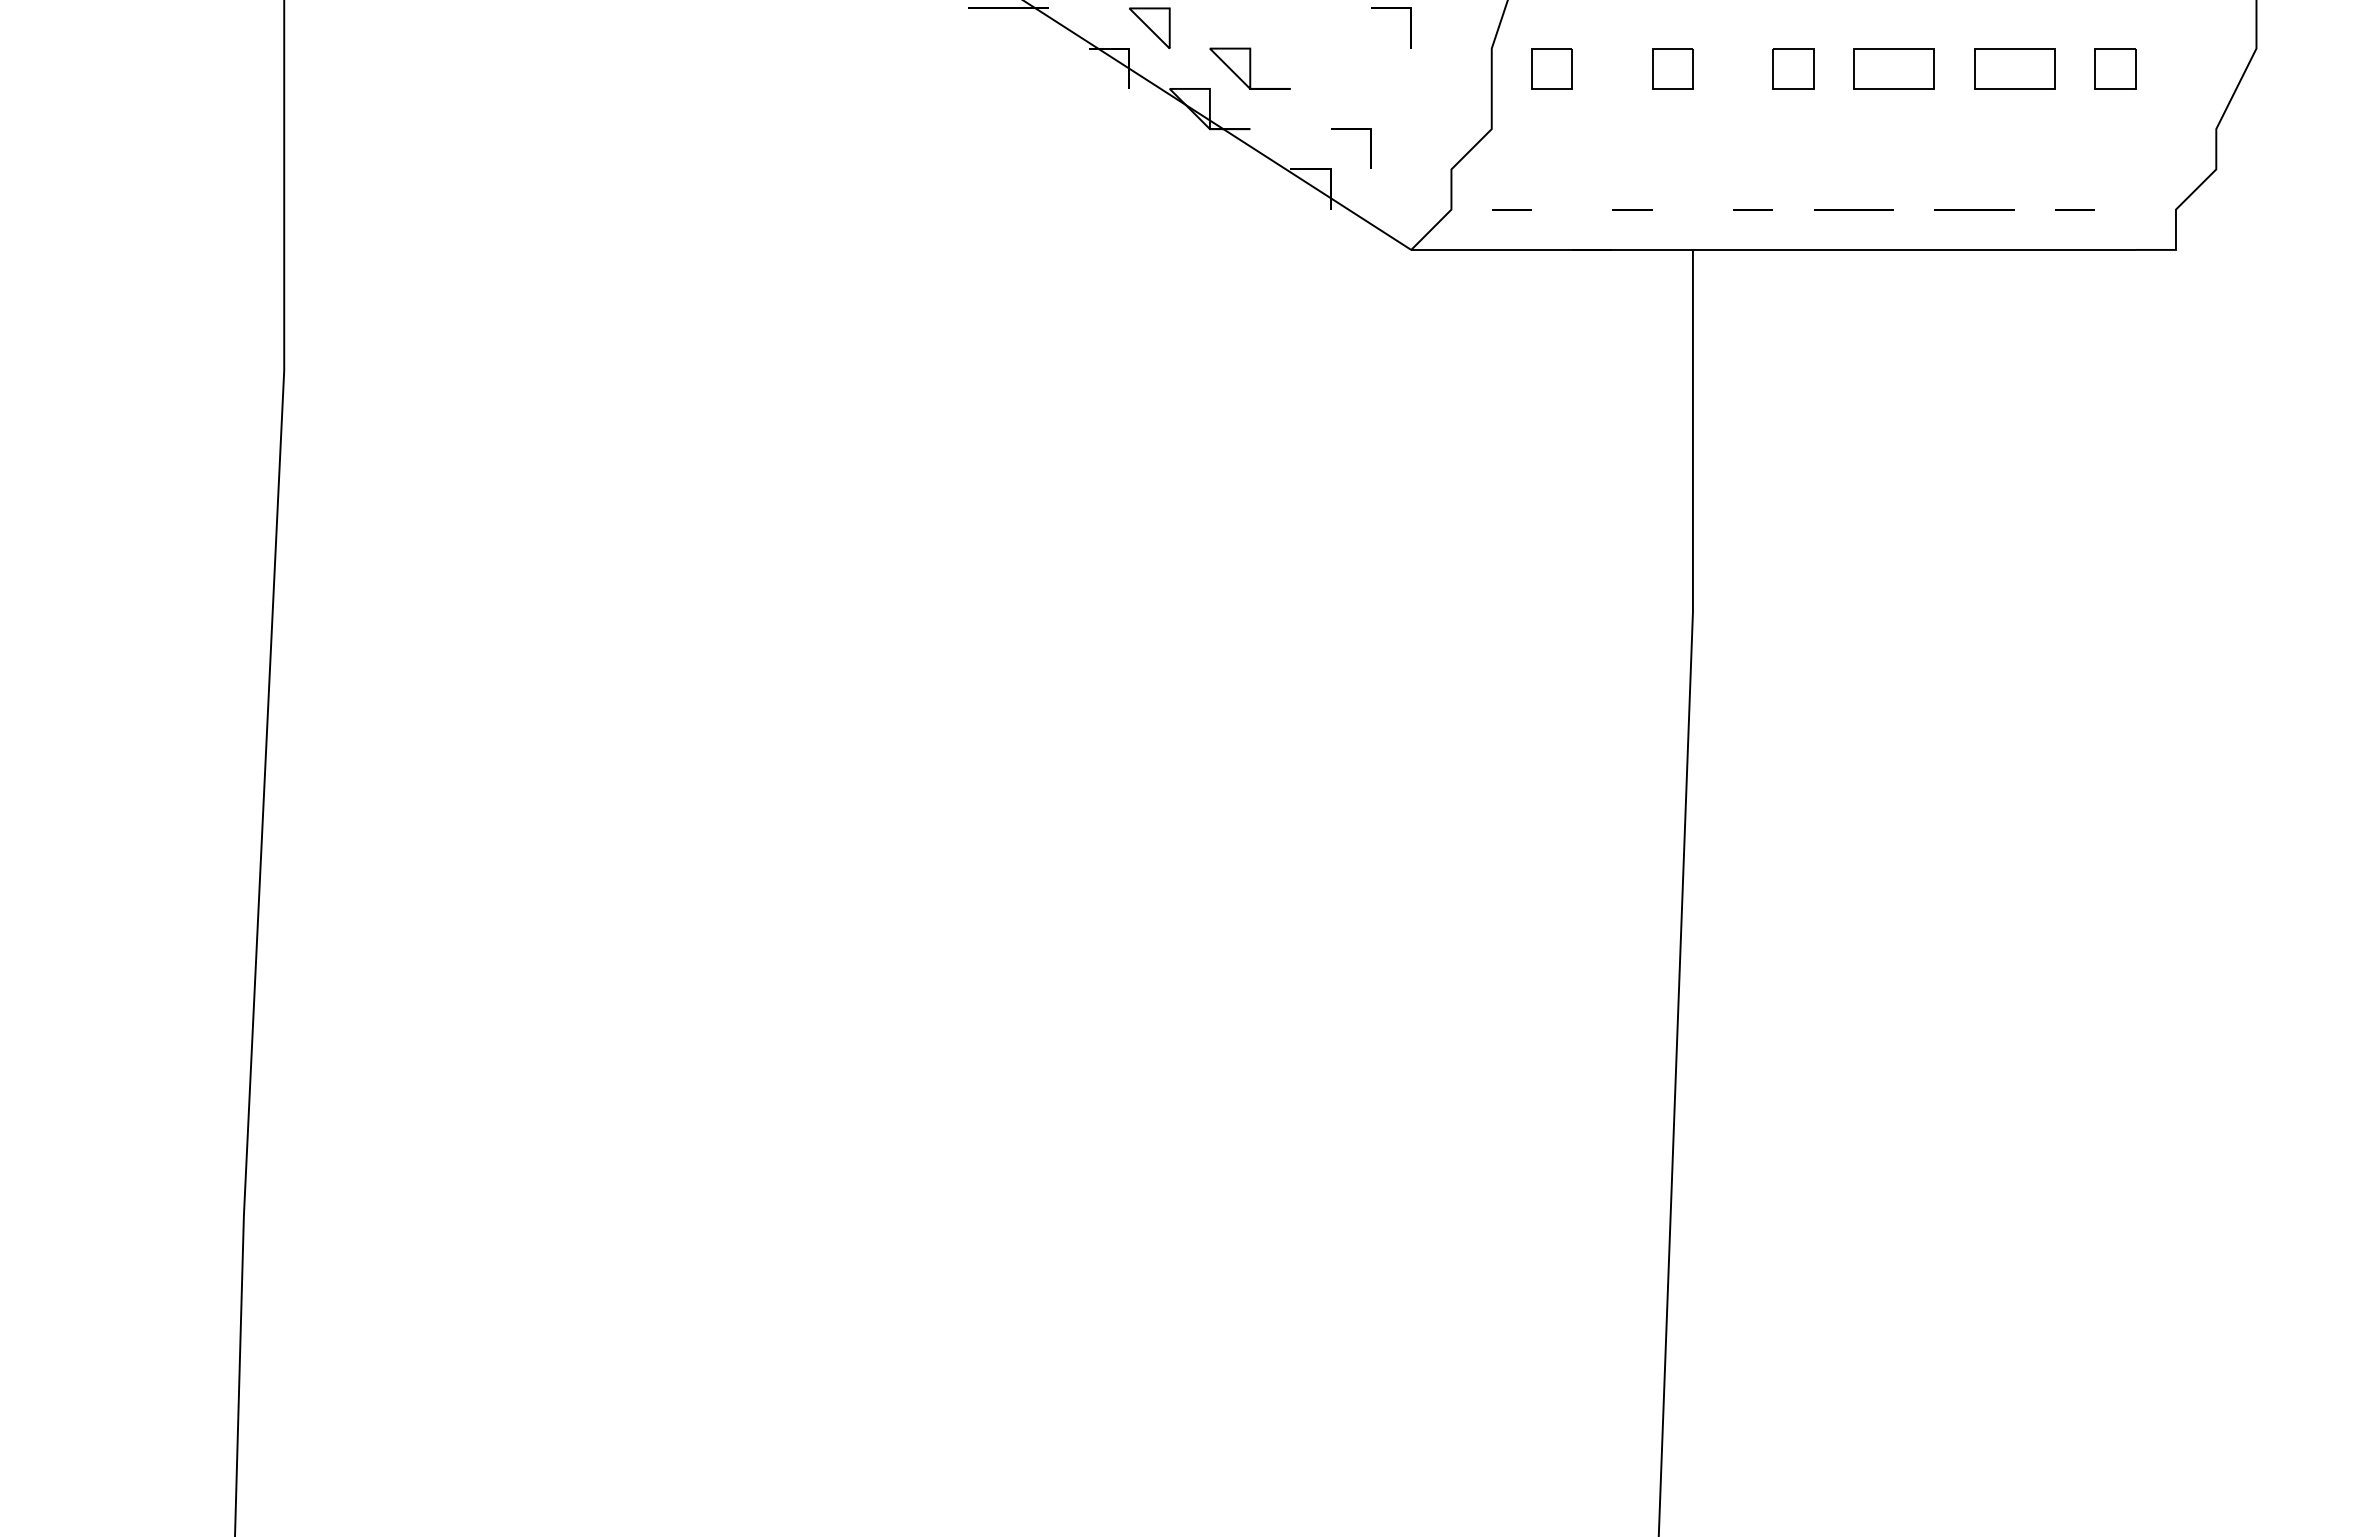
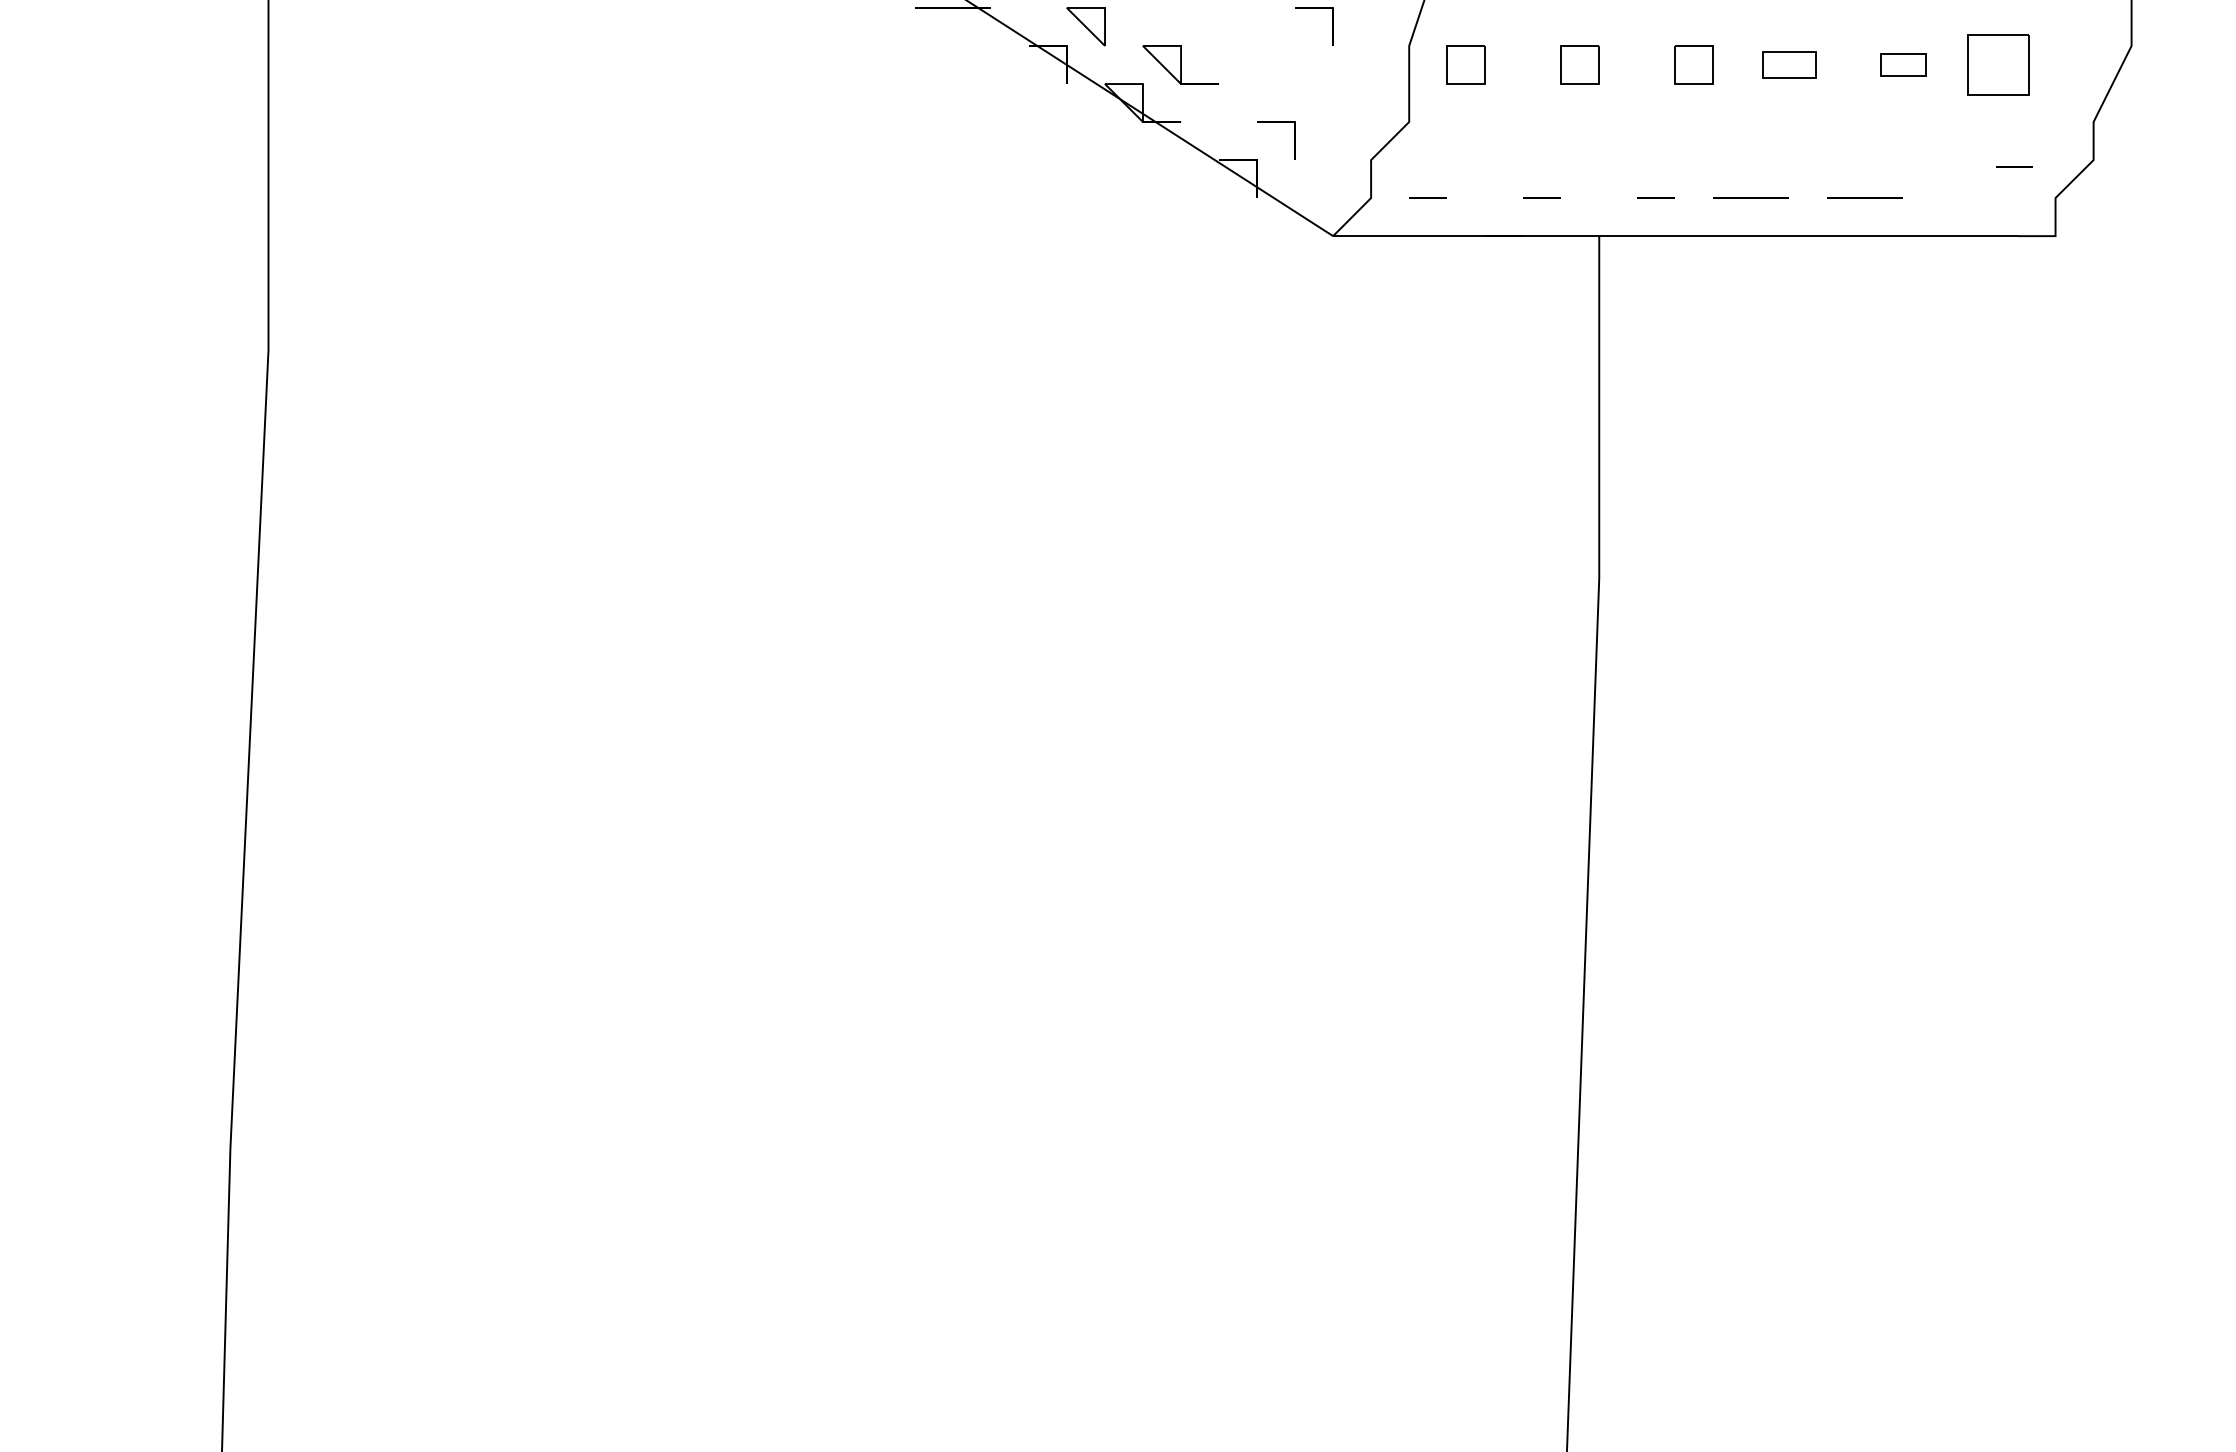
part: (1893, 68) -> (1788, 64), size x0.7
part: (2015, 68) -> (1903, 64), size x0.6
part: (2115, 68) -> (1998, 64), size x1.6
line: (2075, 209) -> (2014, 166), moved

